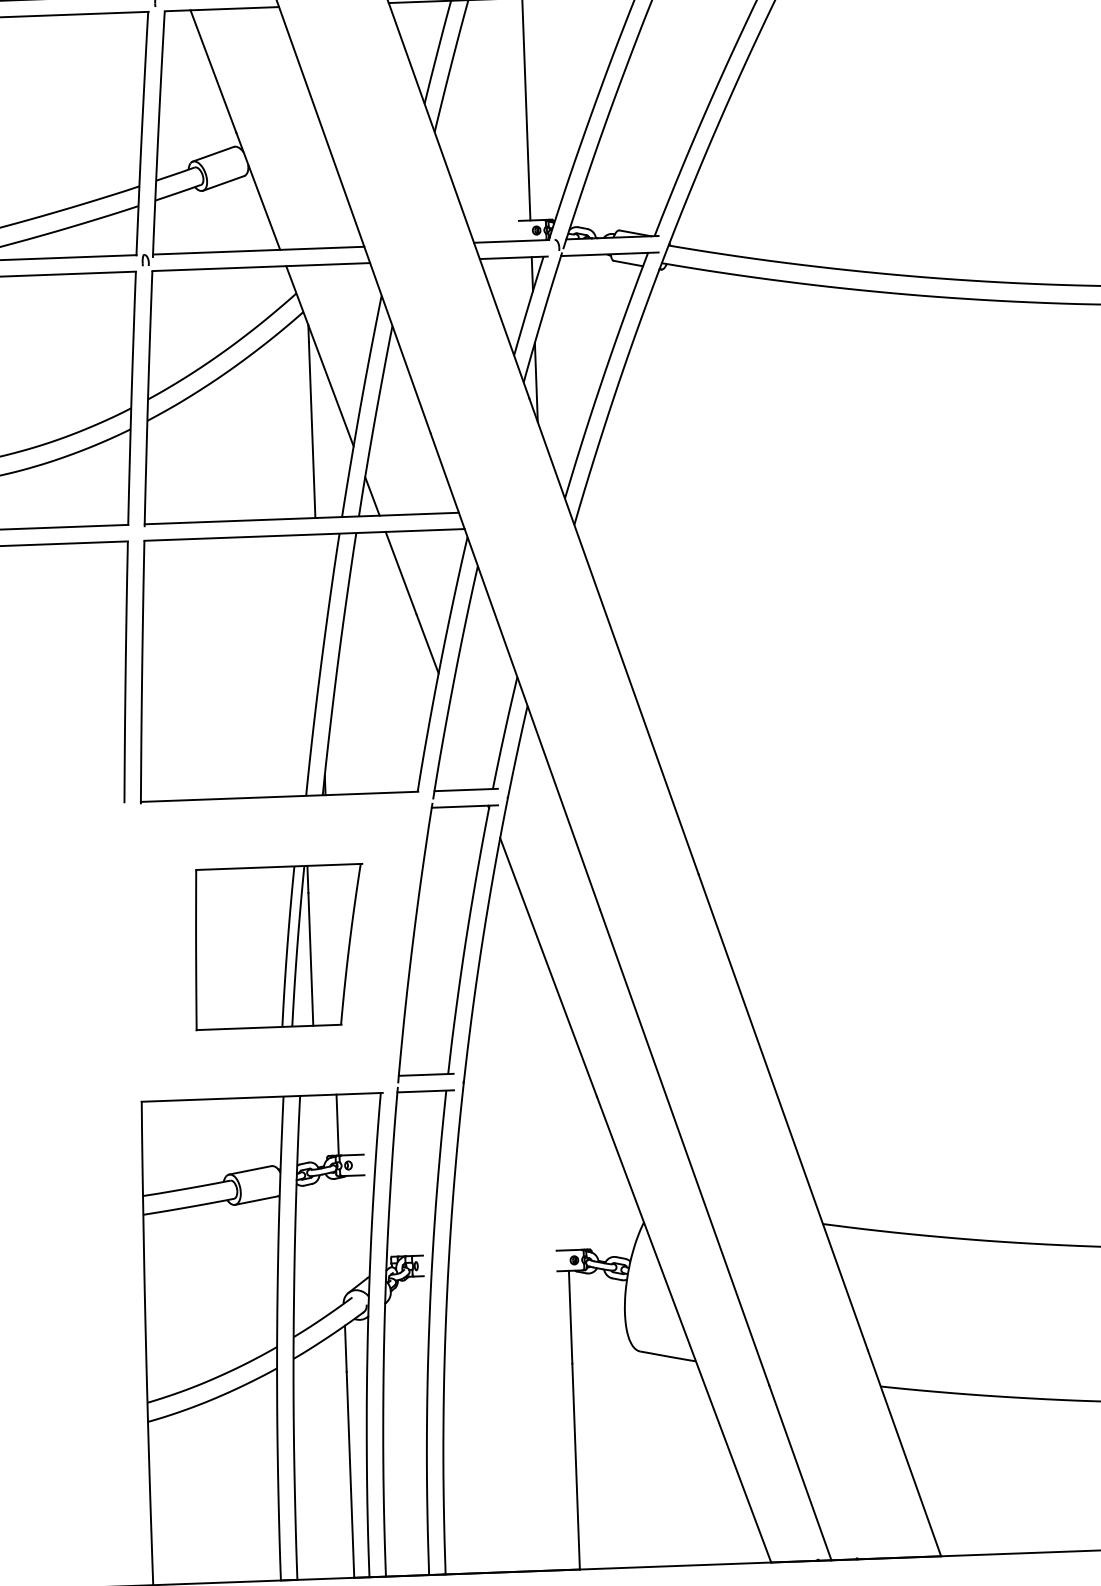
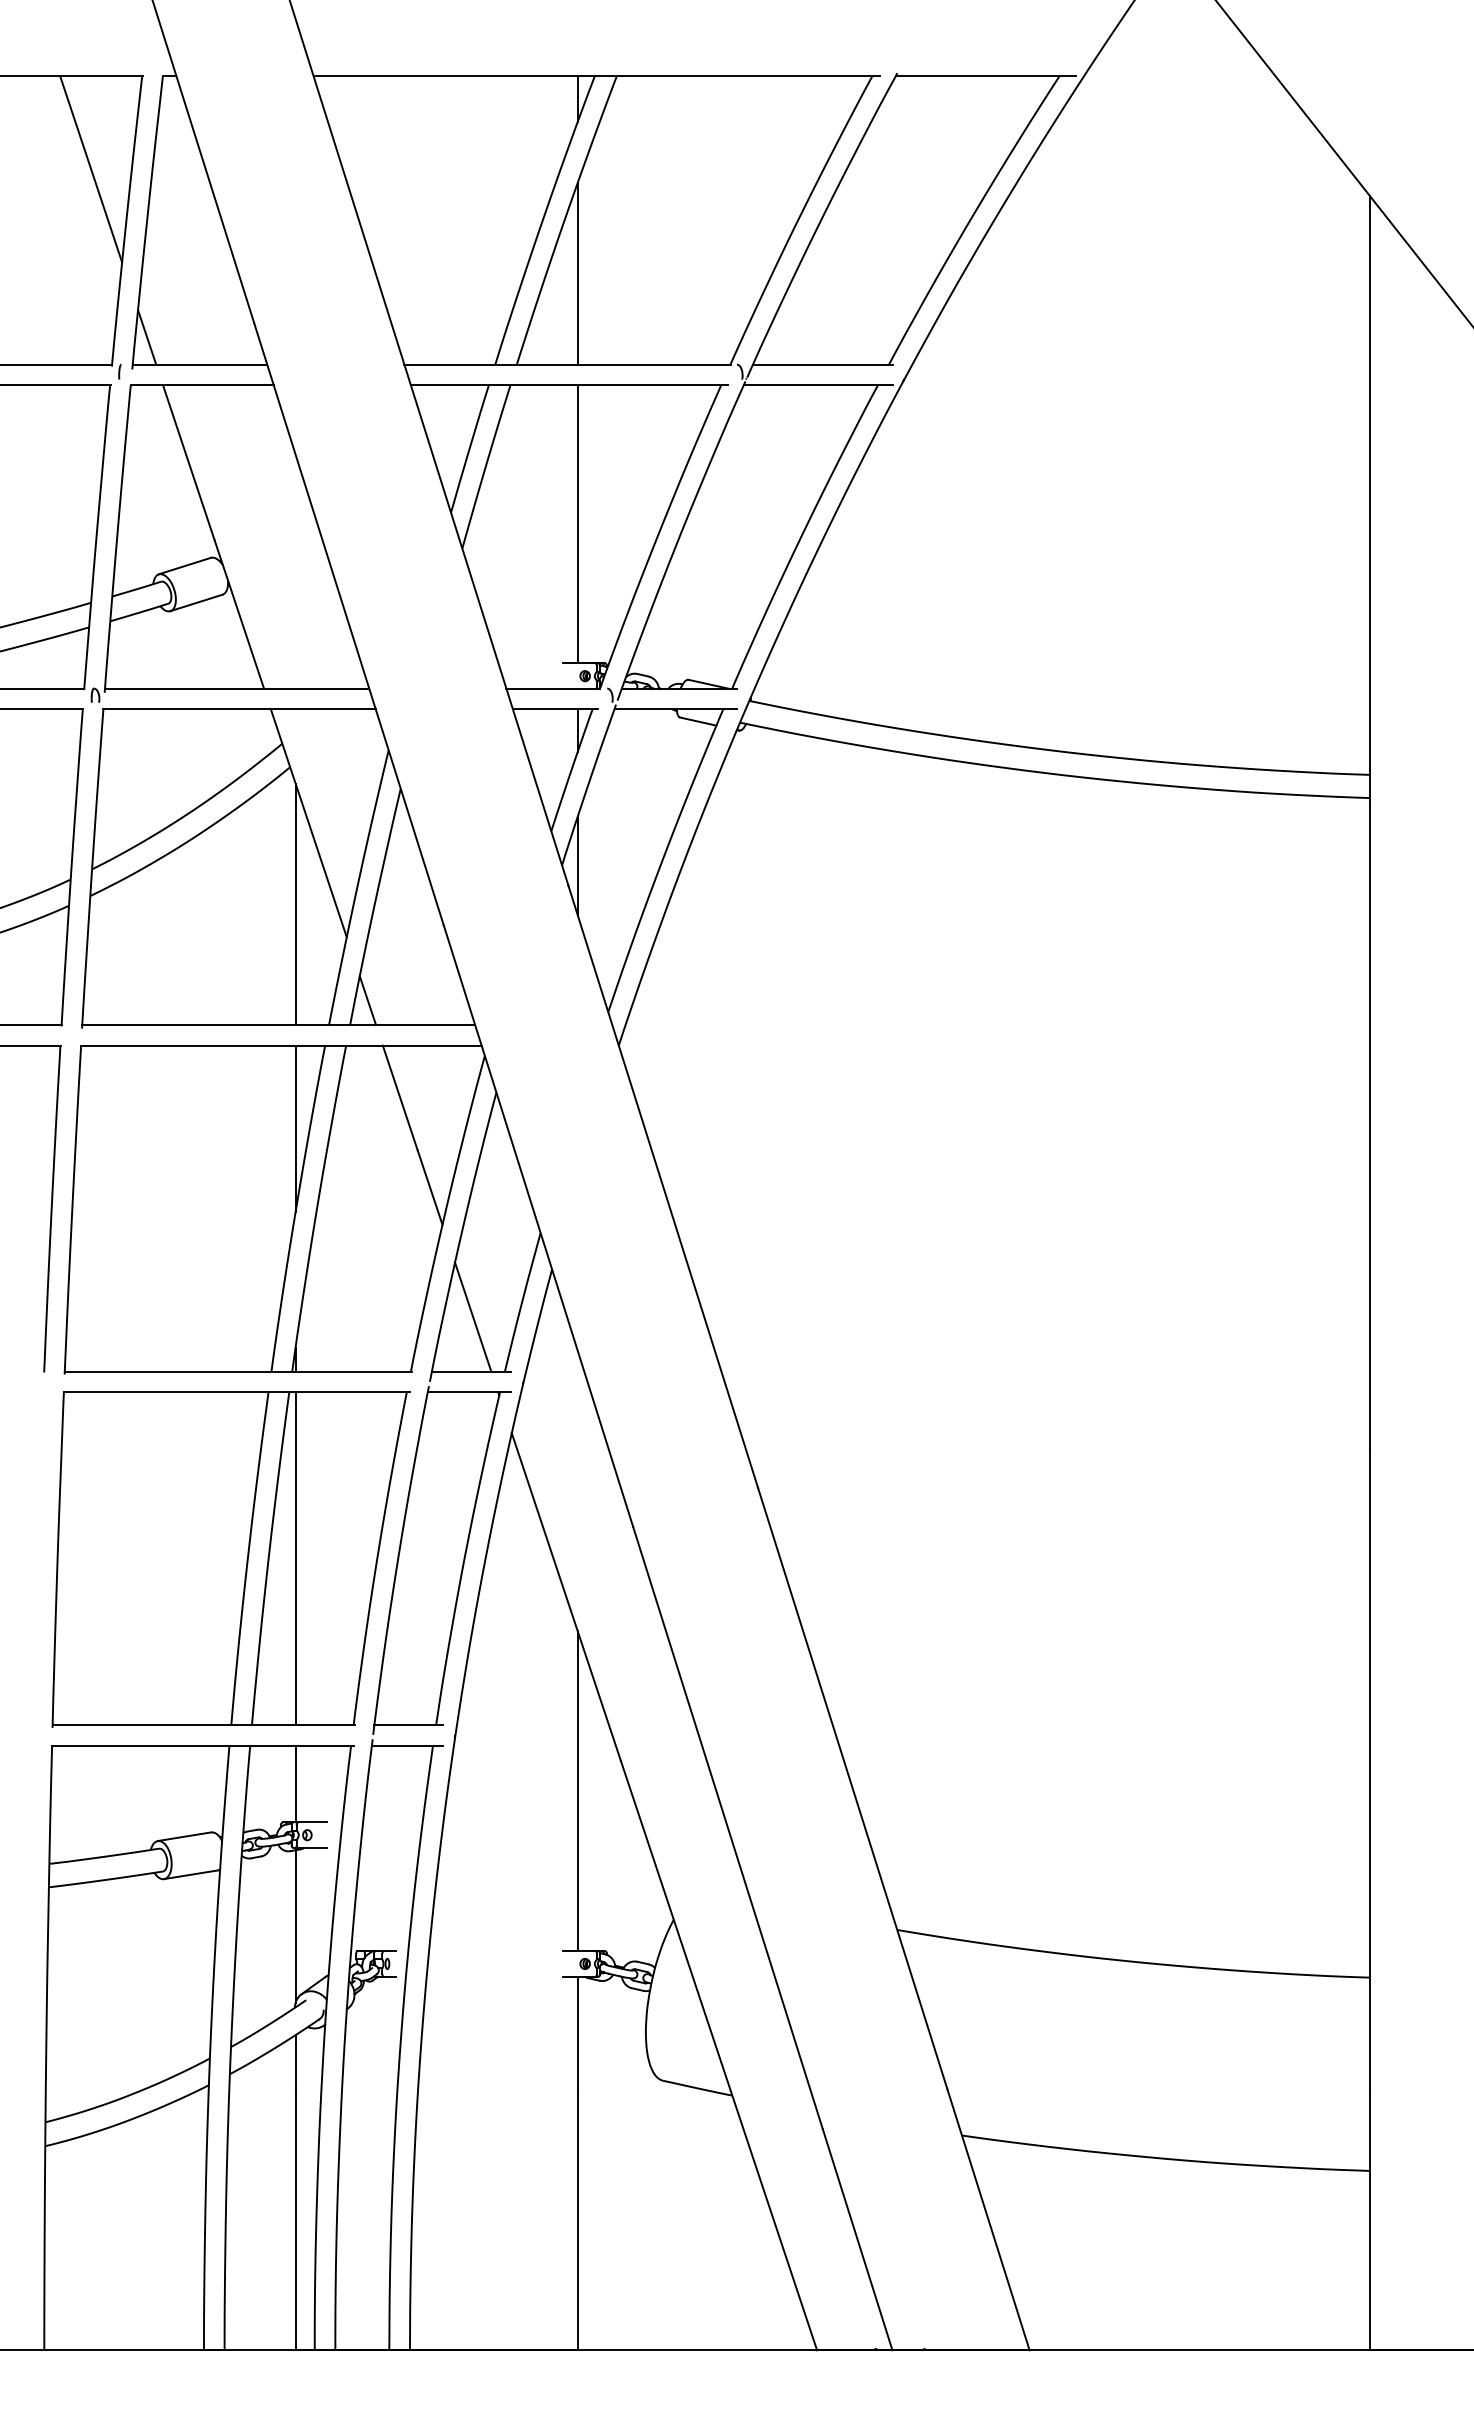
line: (318, 600) -> (295, 1128), added
line: (465, 745) -> (472, 1316), added
part: (278, 947) -> (230, 1559), size x1.67
line: (563, 1122) -> (577, 1791), added
line: (341, 1238) -> (295, 1926), added

